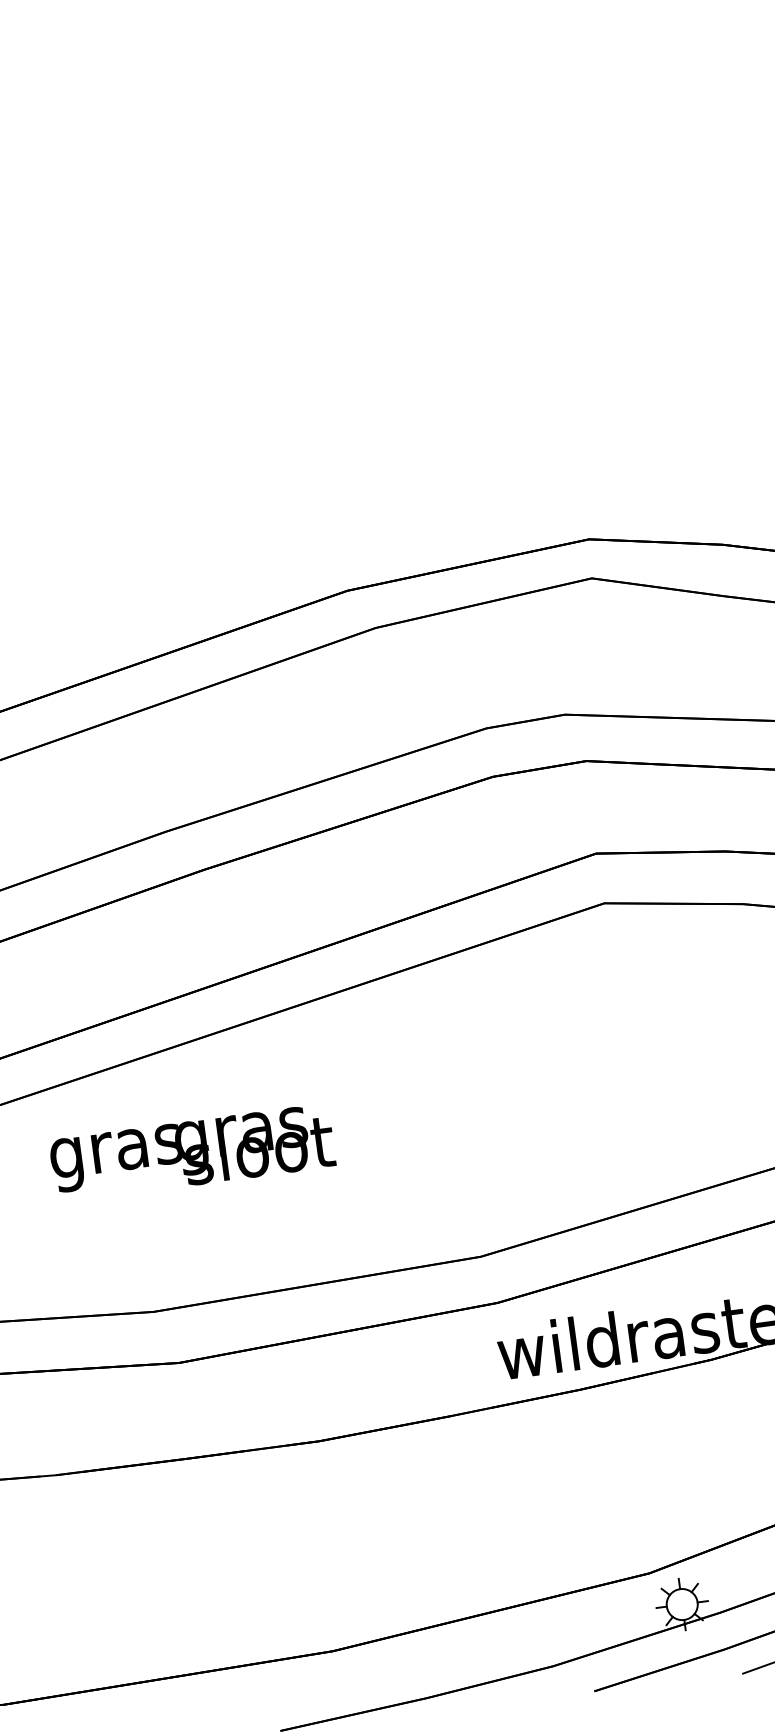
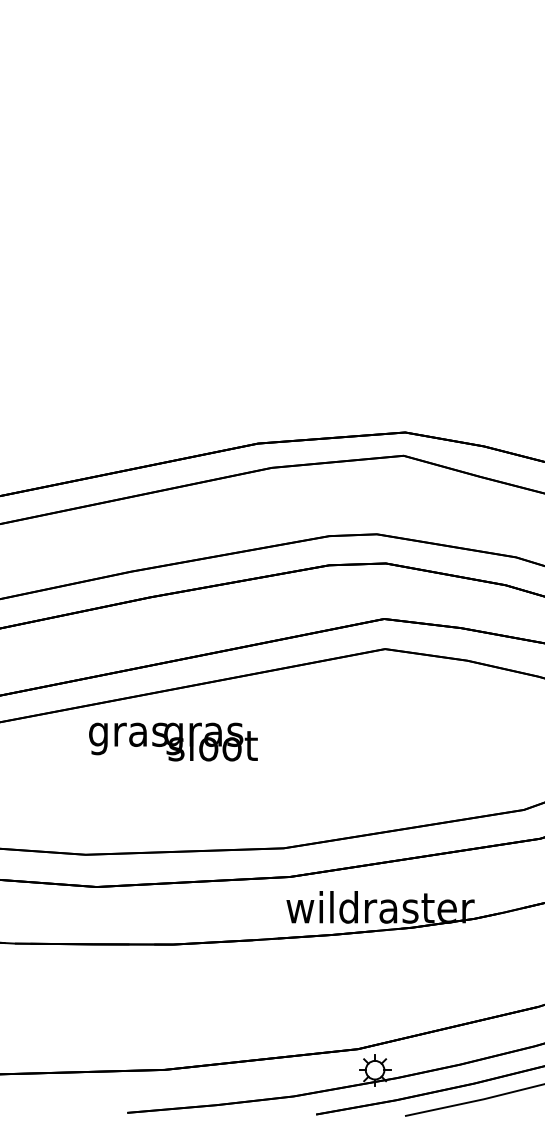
text: (192, 1152) -> (173, 741), moved

